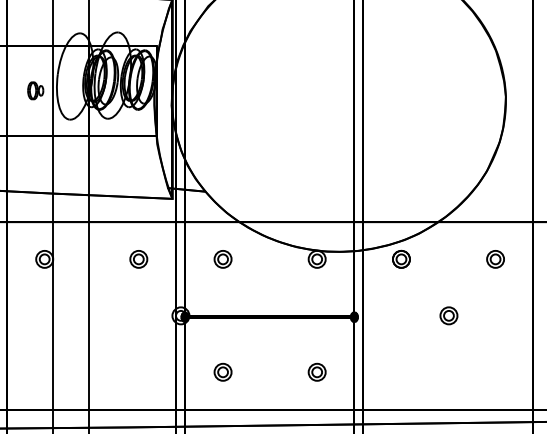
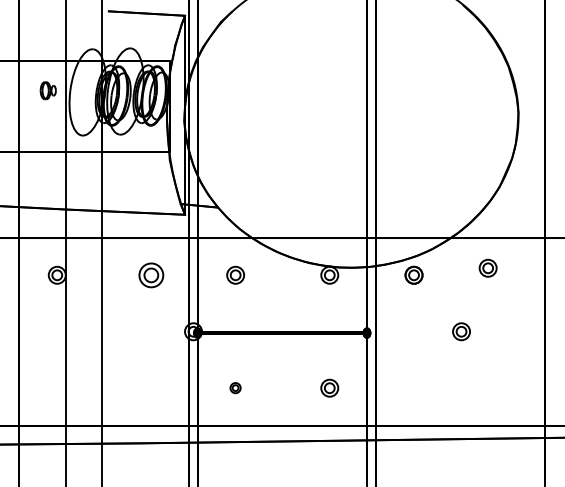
part: (34, 90) -> (47, 90), moved
part: (138, 258) -> (151, 274), size x1.4
part: (494, 258) -> (487, 267), moved
part: (222, 371) -> (235, 387), size x0.6

